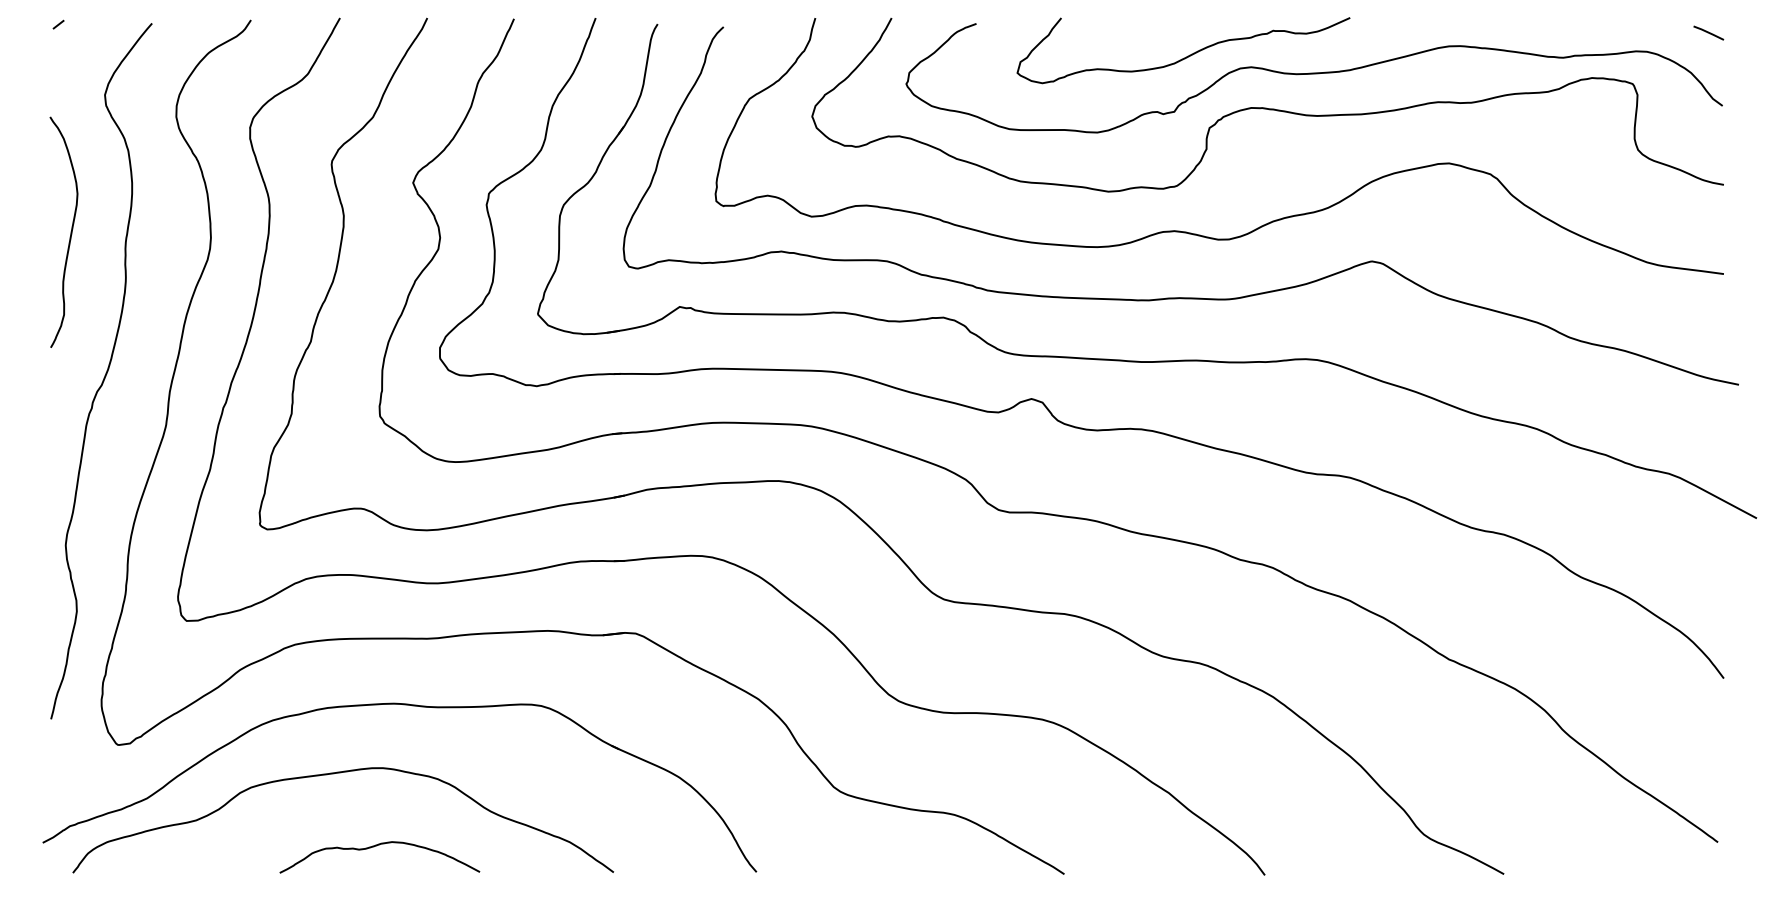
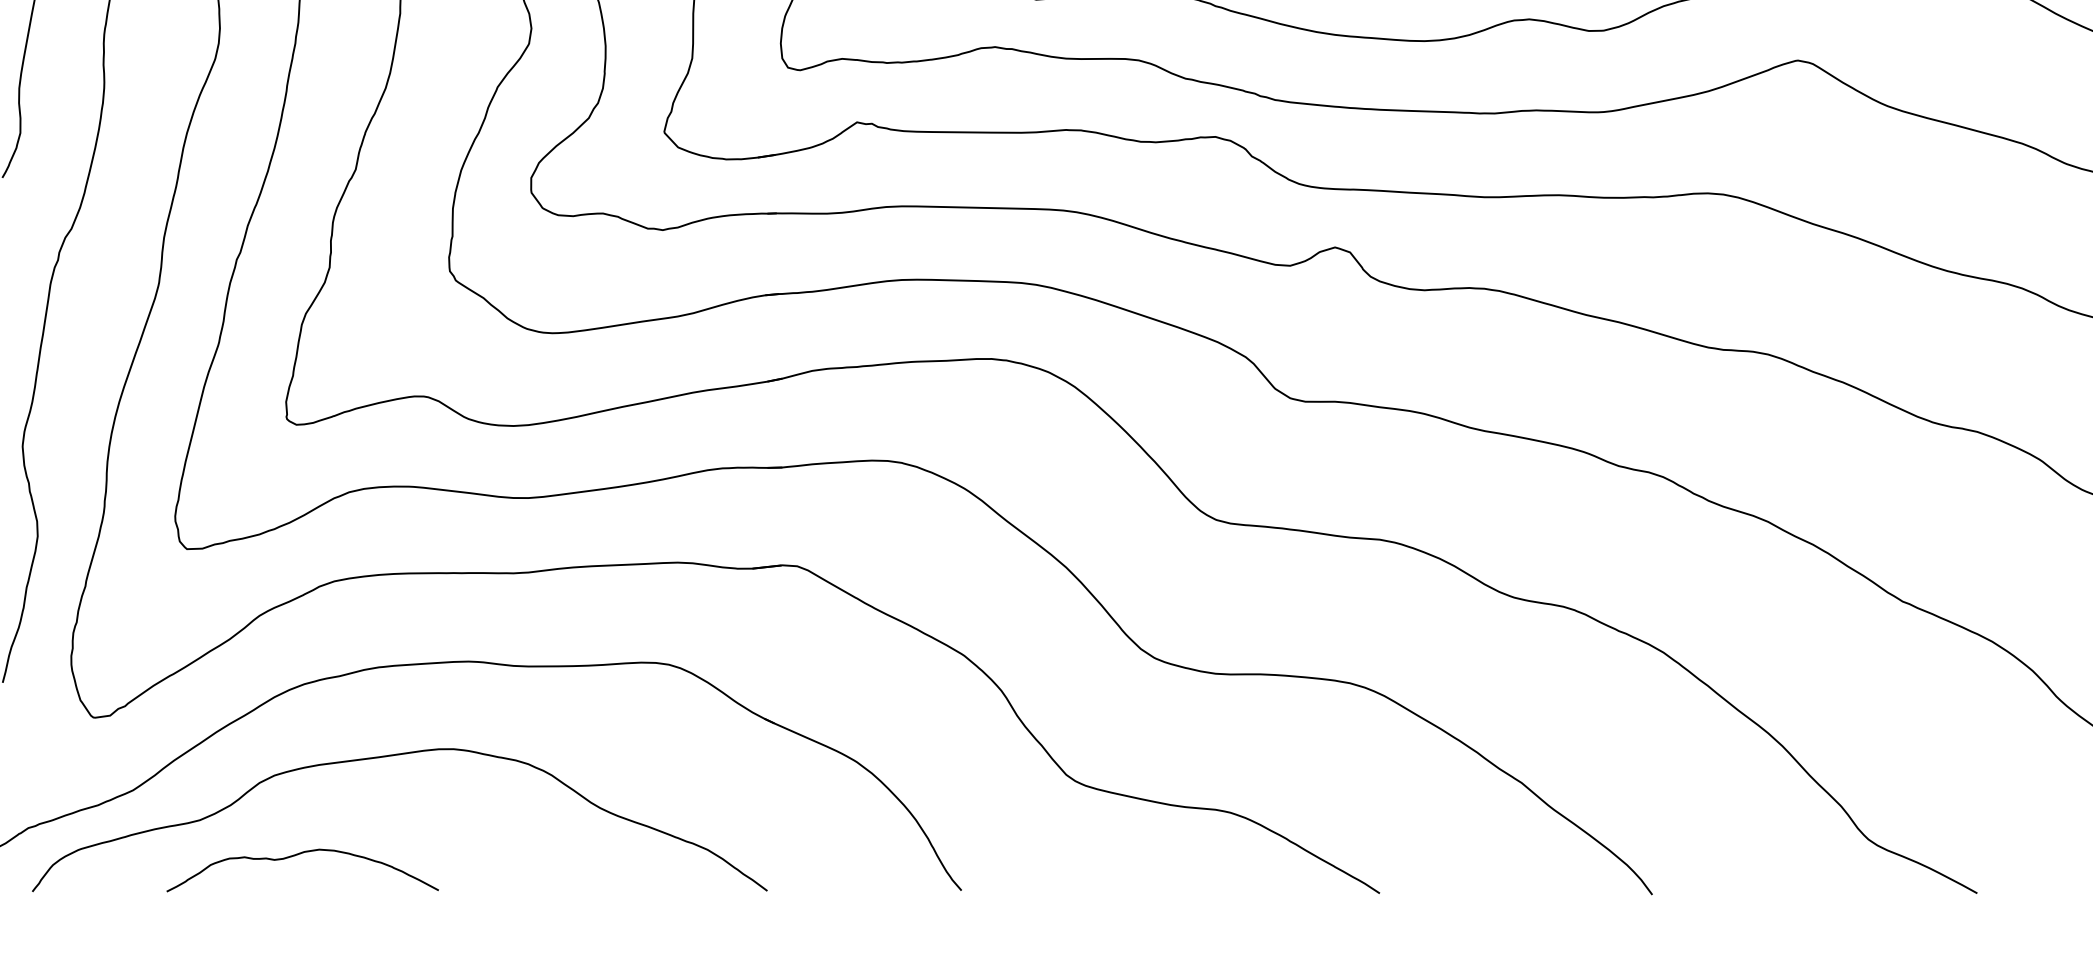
curve: (374, 847) -> (295, 857), moved

